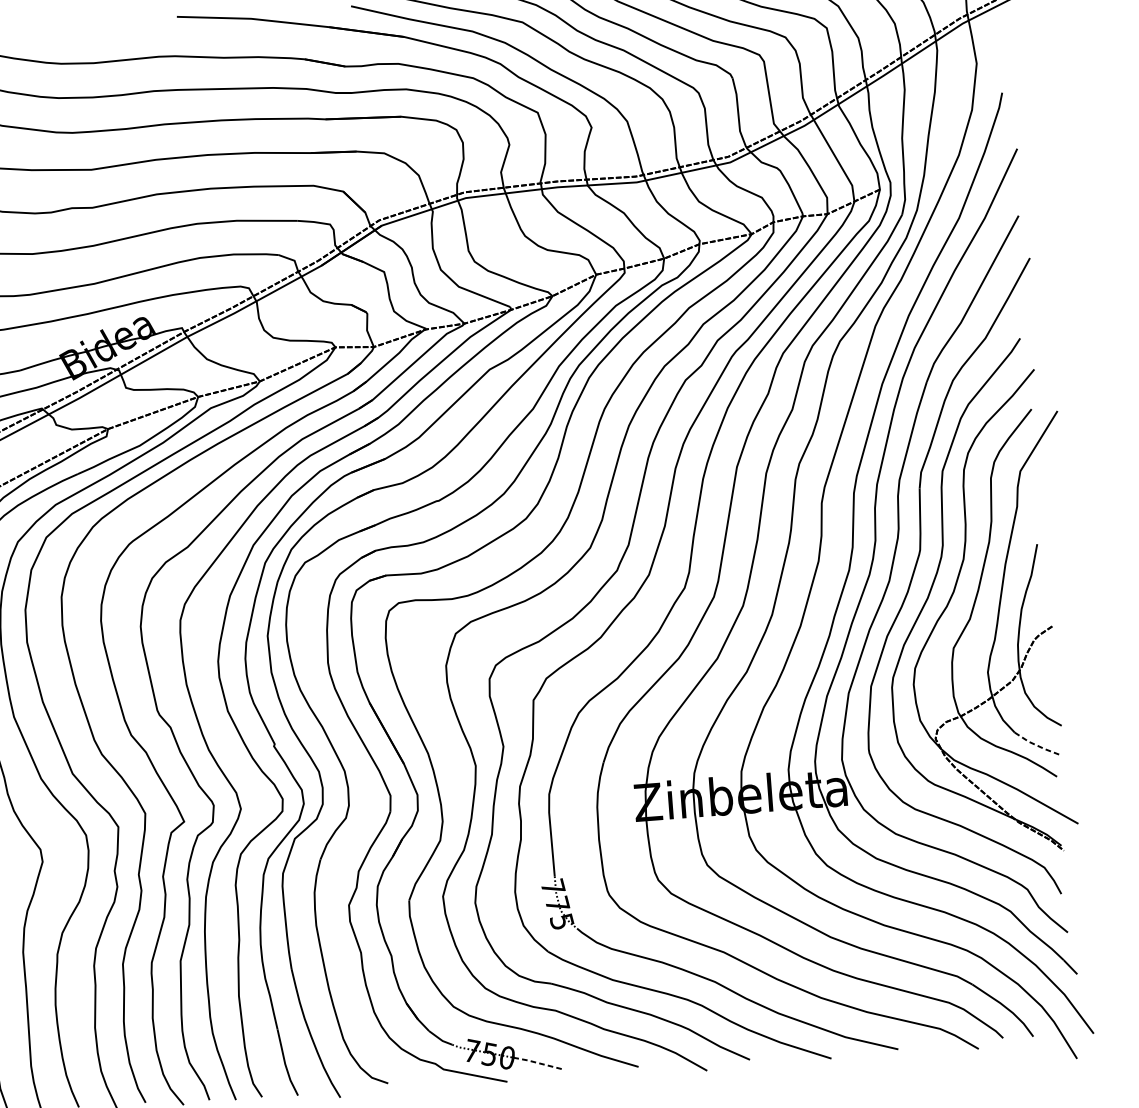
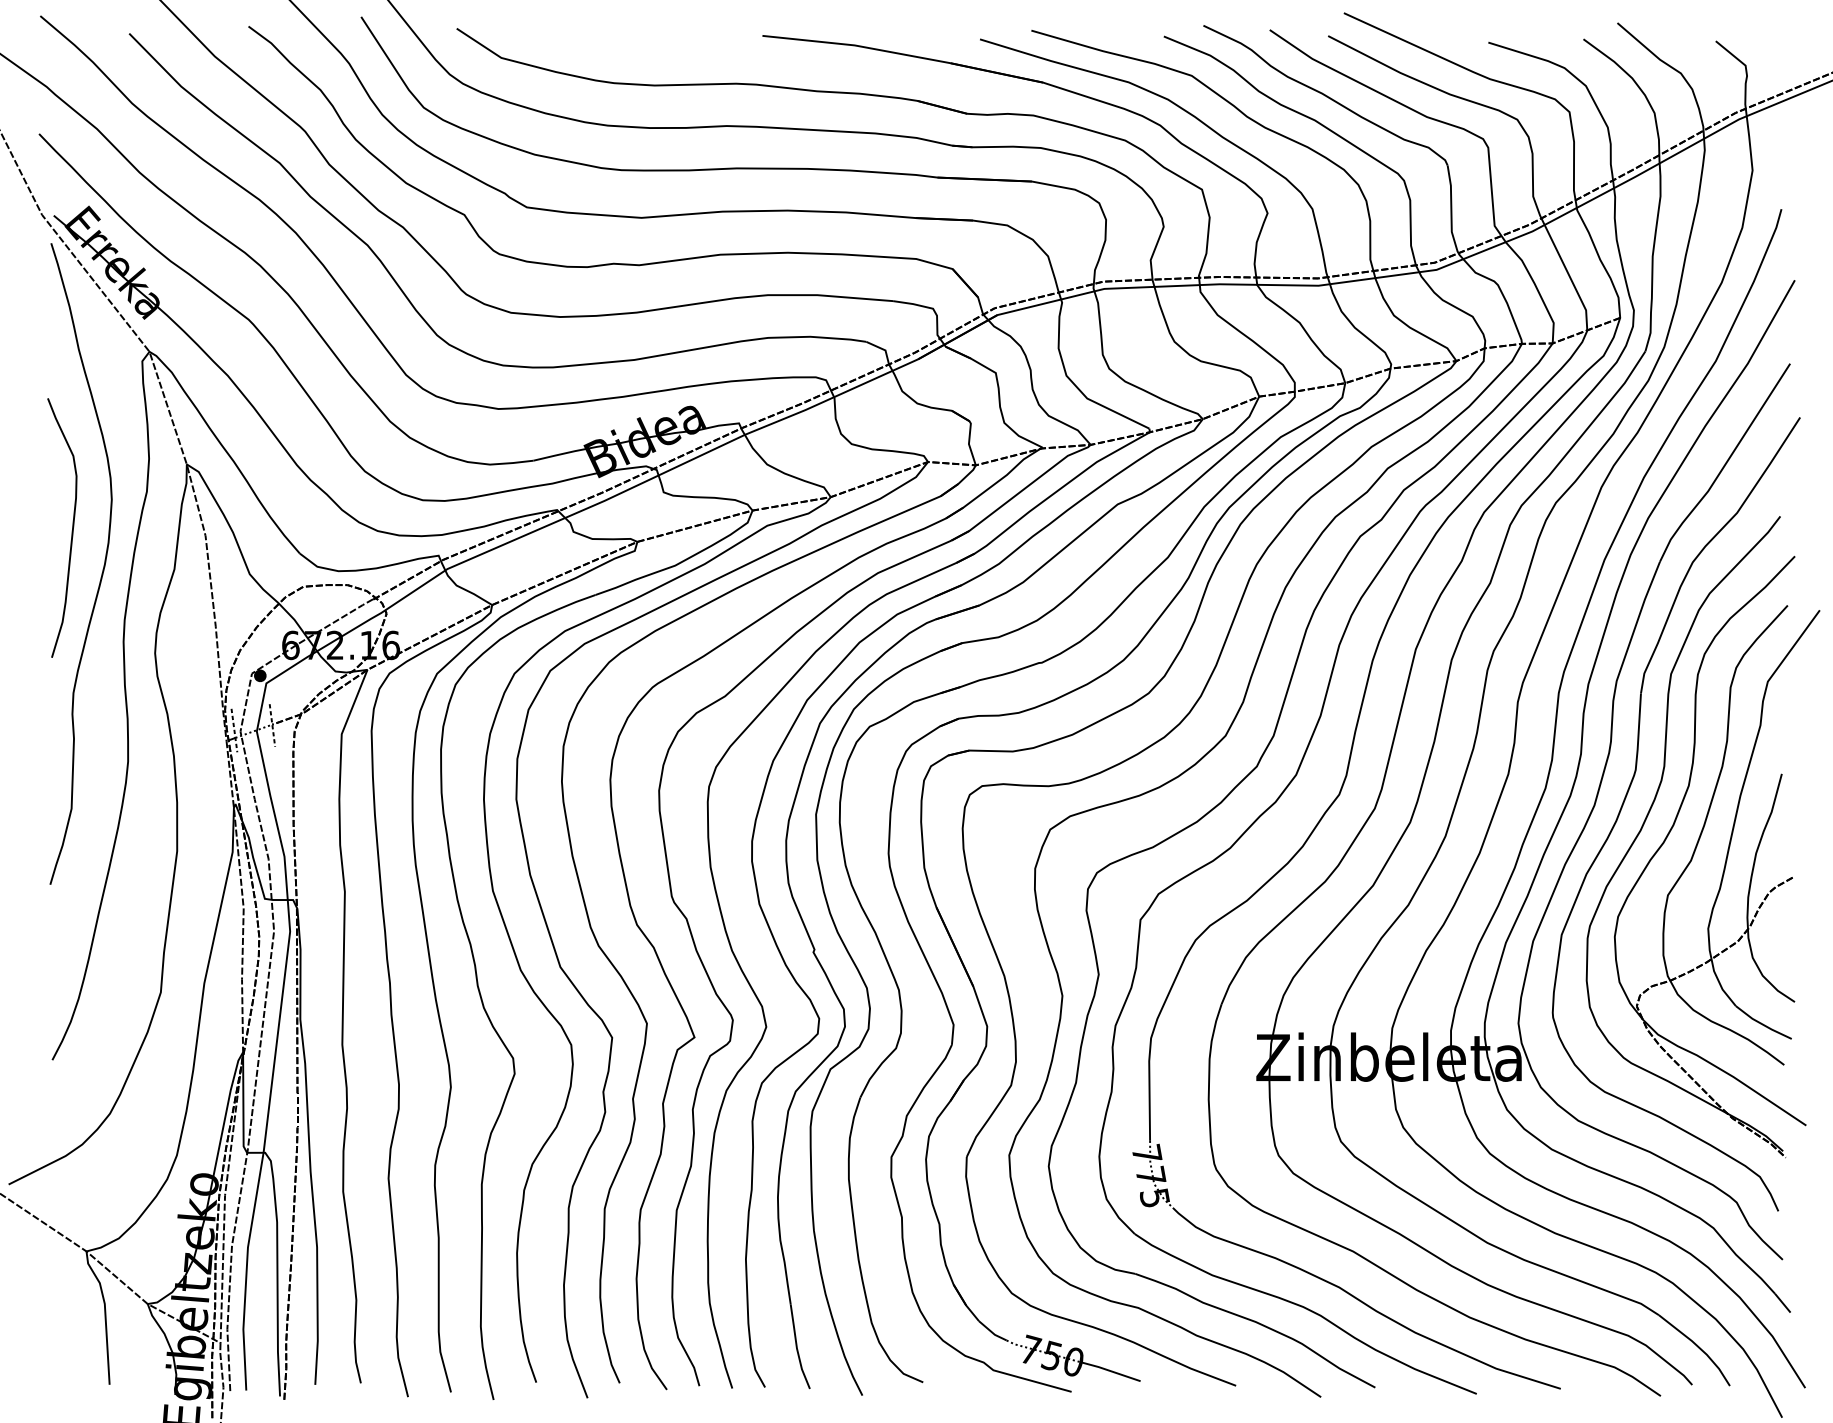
line: (1037, 745) -> (1762, 1024), dashed -> solid
line: (537, 1063) -> (1110, 1371), dashed -> solid

